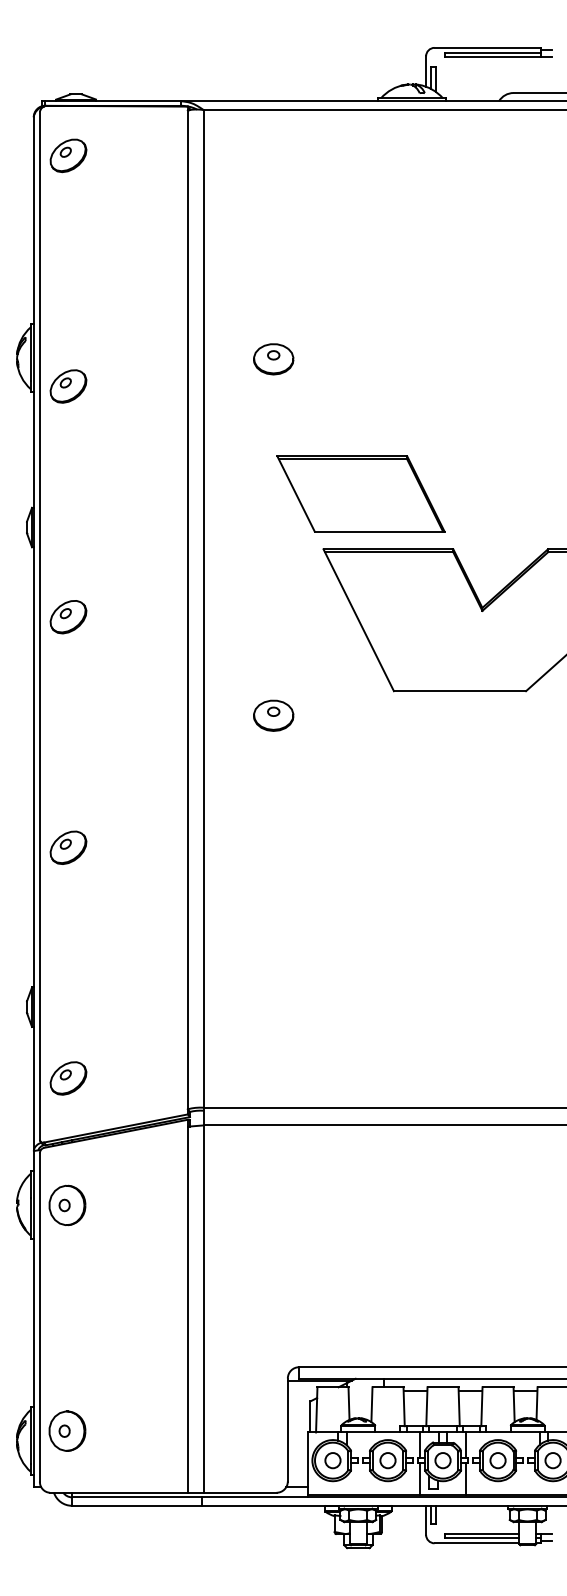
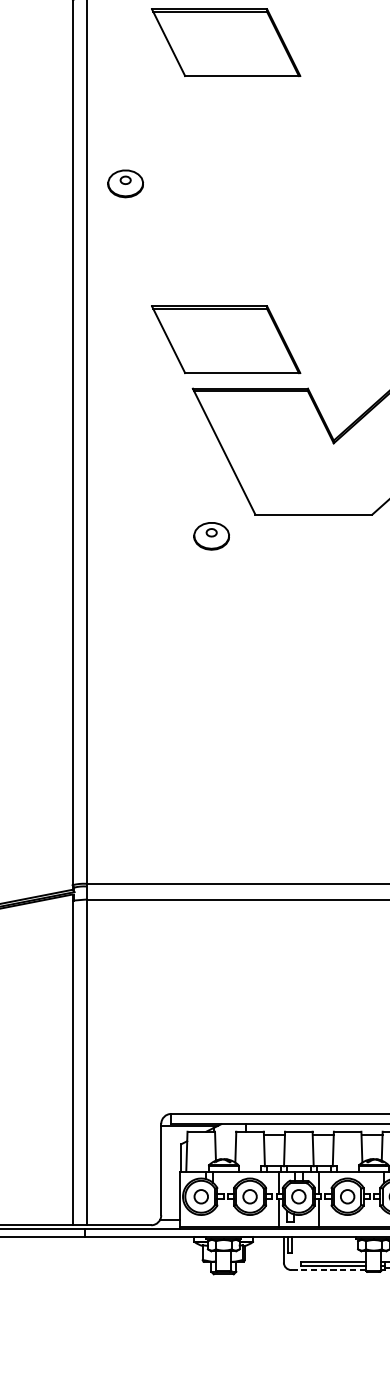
part: (360, 158) -> (225, 42), added
part: (273, 359) -> (125, 184), moved
part: (273, 715) -> (211, 536), moved
line: (477, 1543) -> (329, 1270), solid -> dashed

